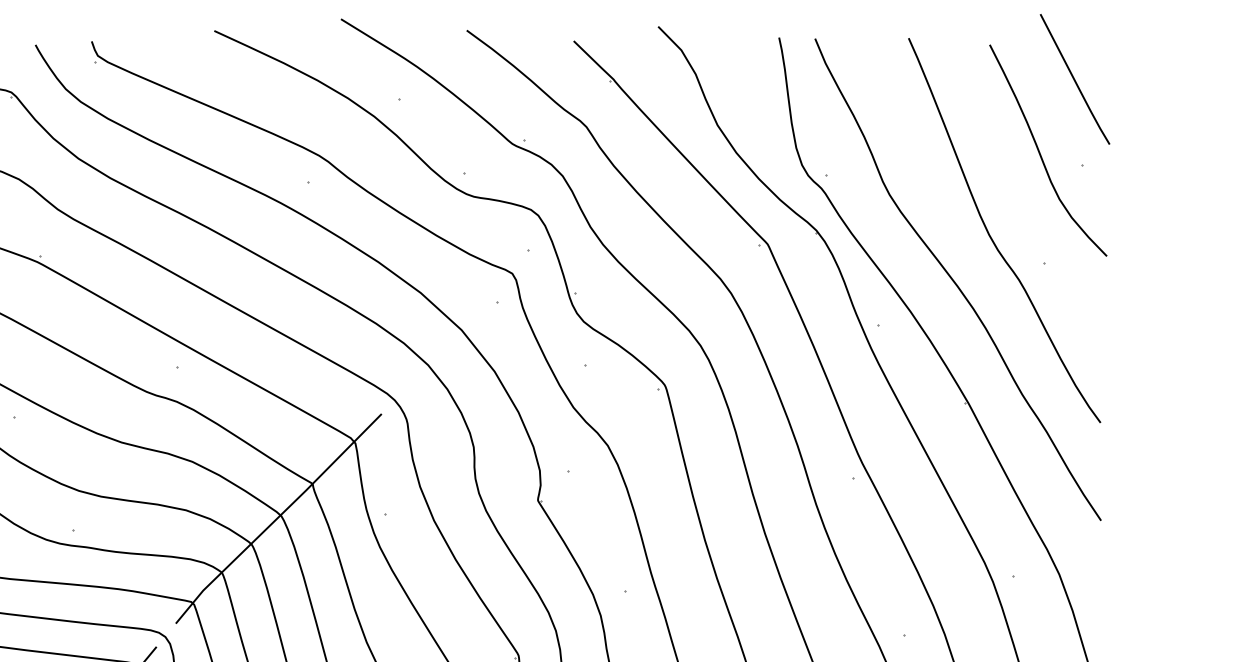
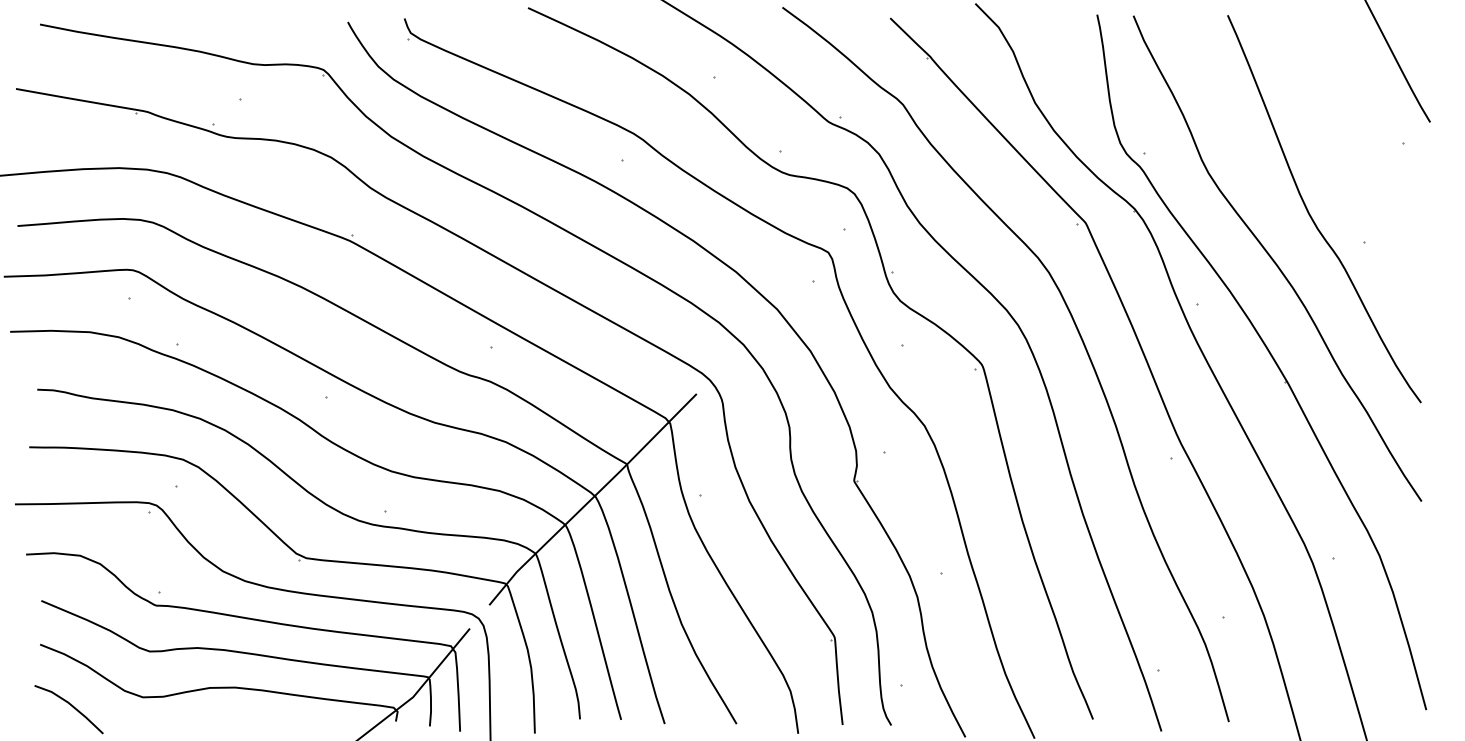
curve: (1041, 154) -> (1361, 132), removed

